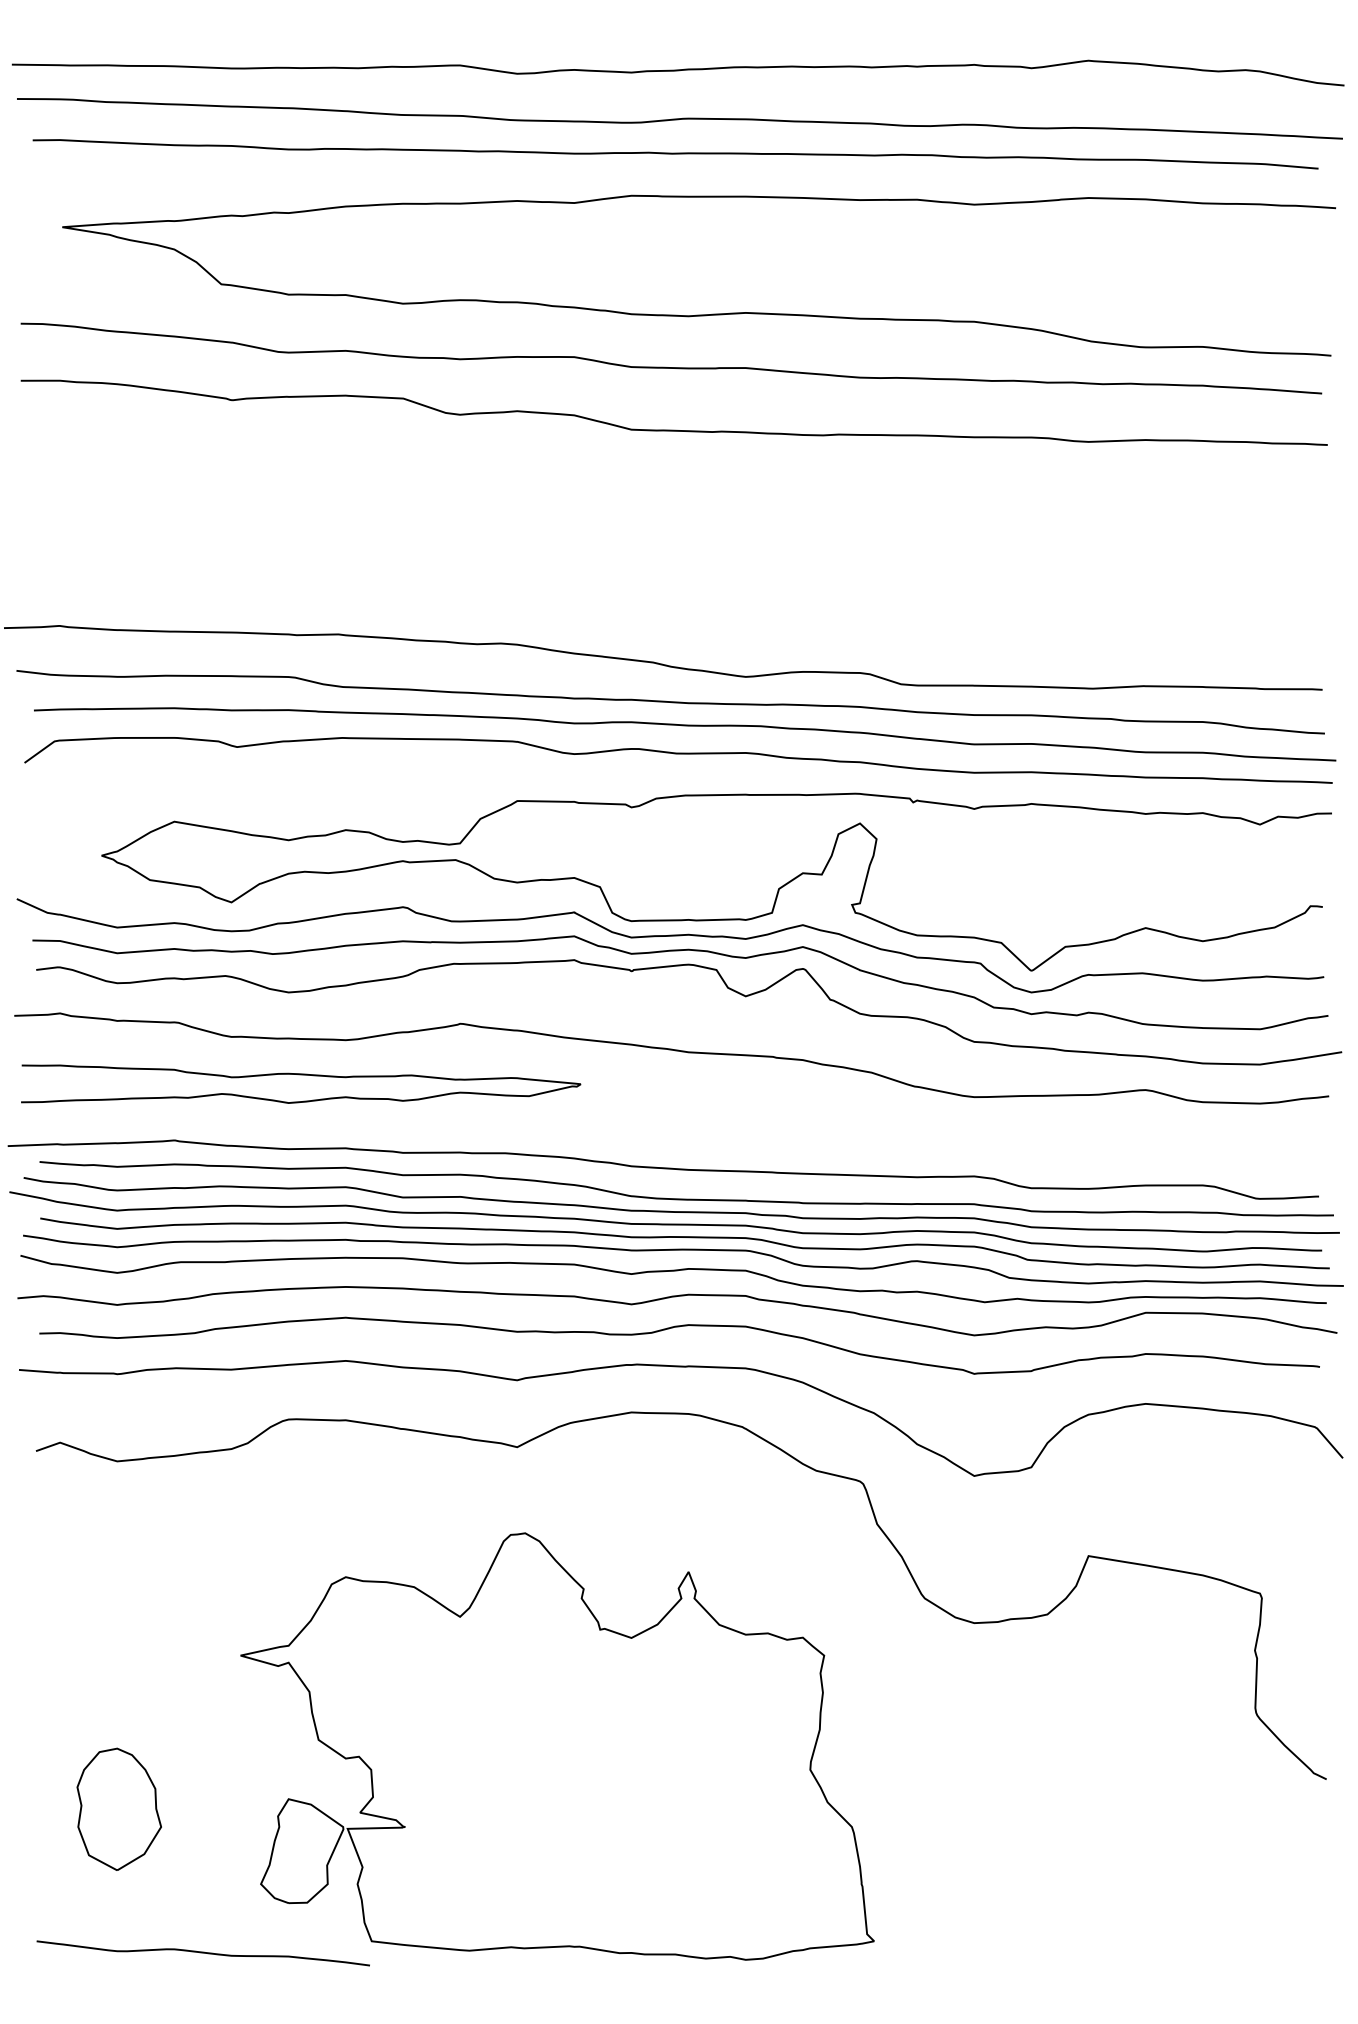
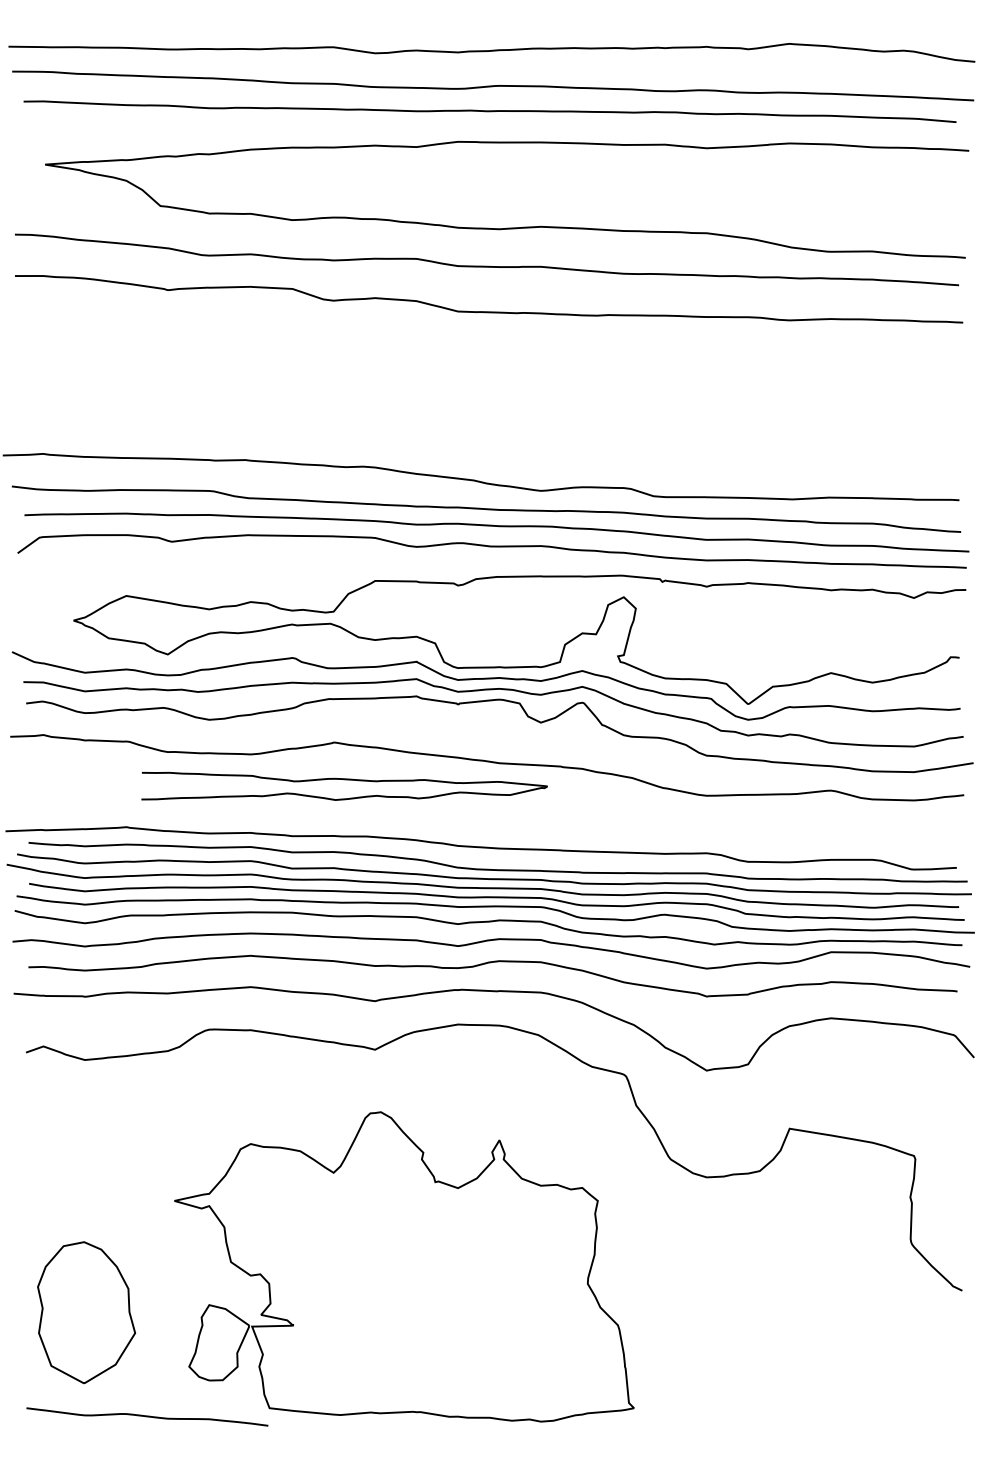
curve: (301, 1075) -> (344, 780), moved
part: (118, 1808) -> (85, 1311), size x1.6

